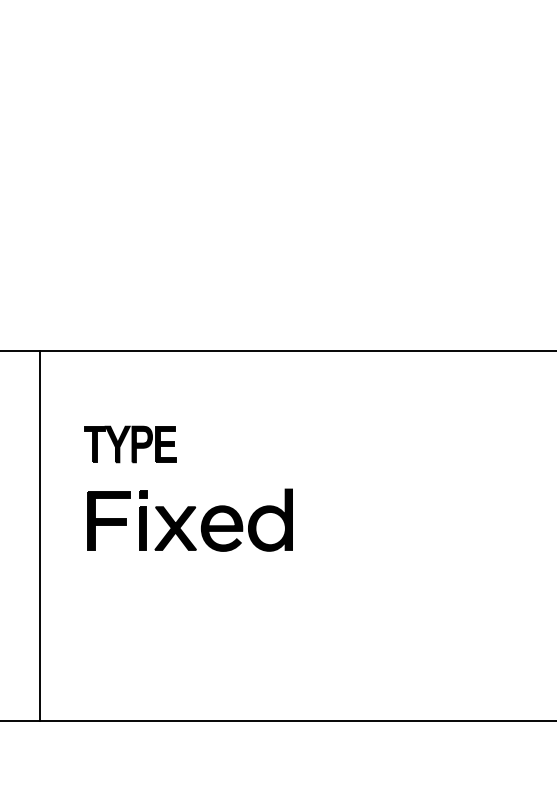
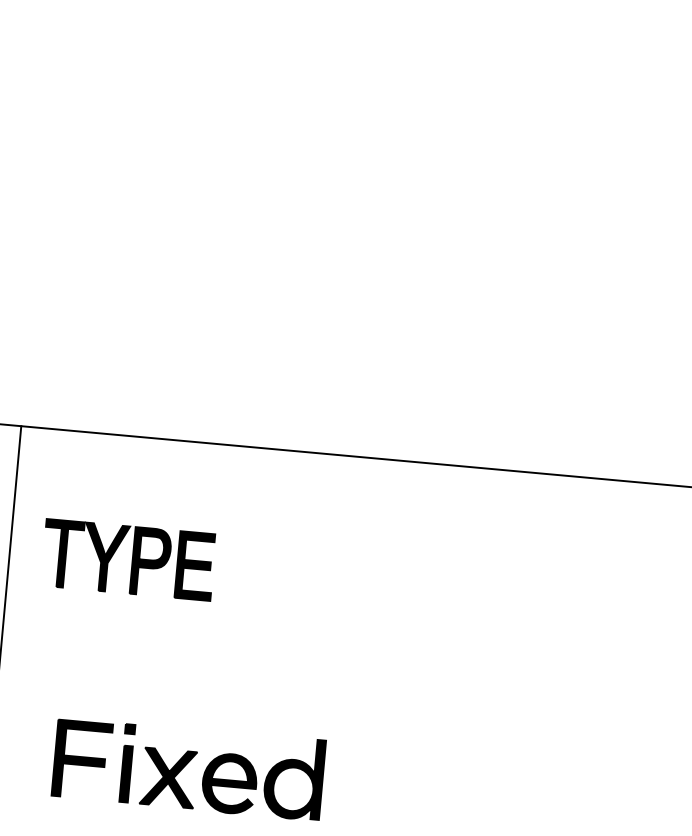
part: (130, 444) -> (128, 560), size x1.43
part: (189, 519) -> (188, 767), moved

